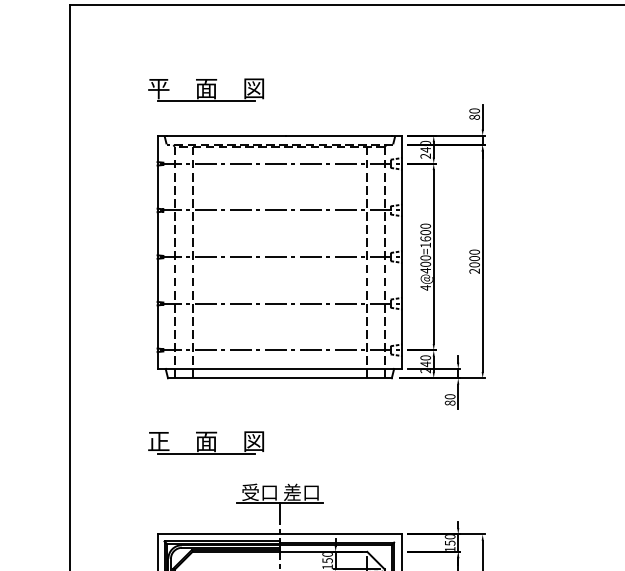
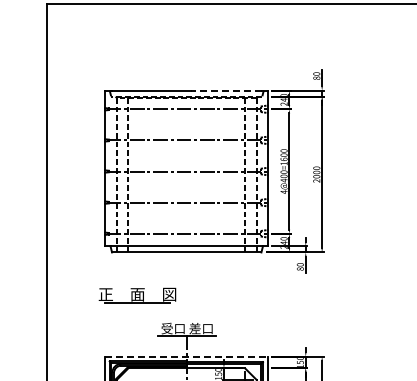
part: (206, 89) -> (137, 59), removed
line: (339, 135) -> (226, 90), solid -> dashed
line: (279, 534) -> (186, 356), solid -> dashed

